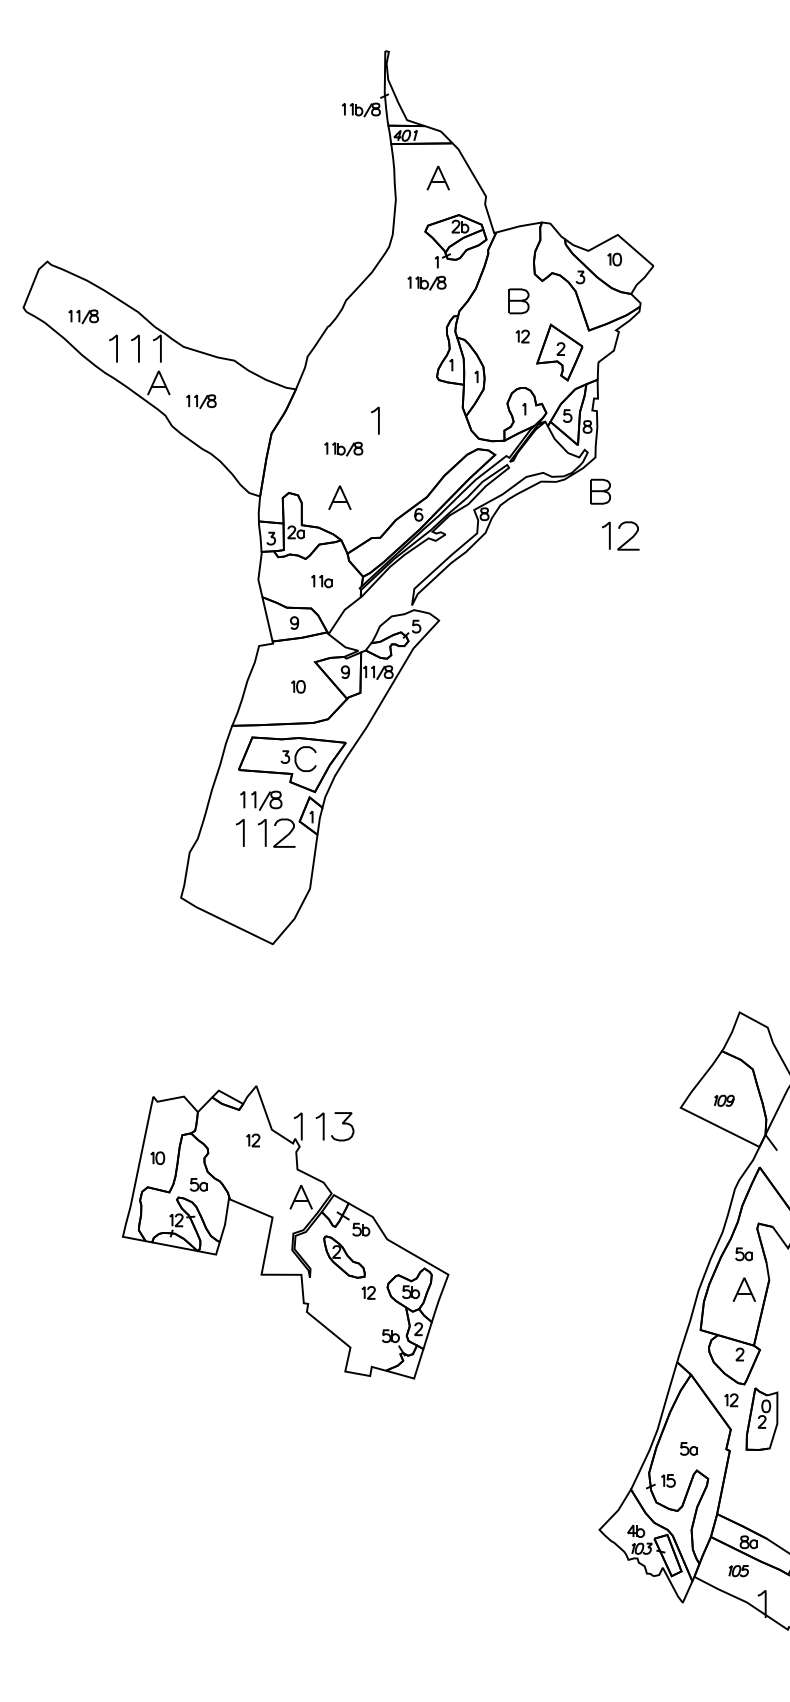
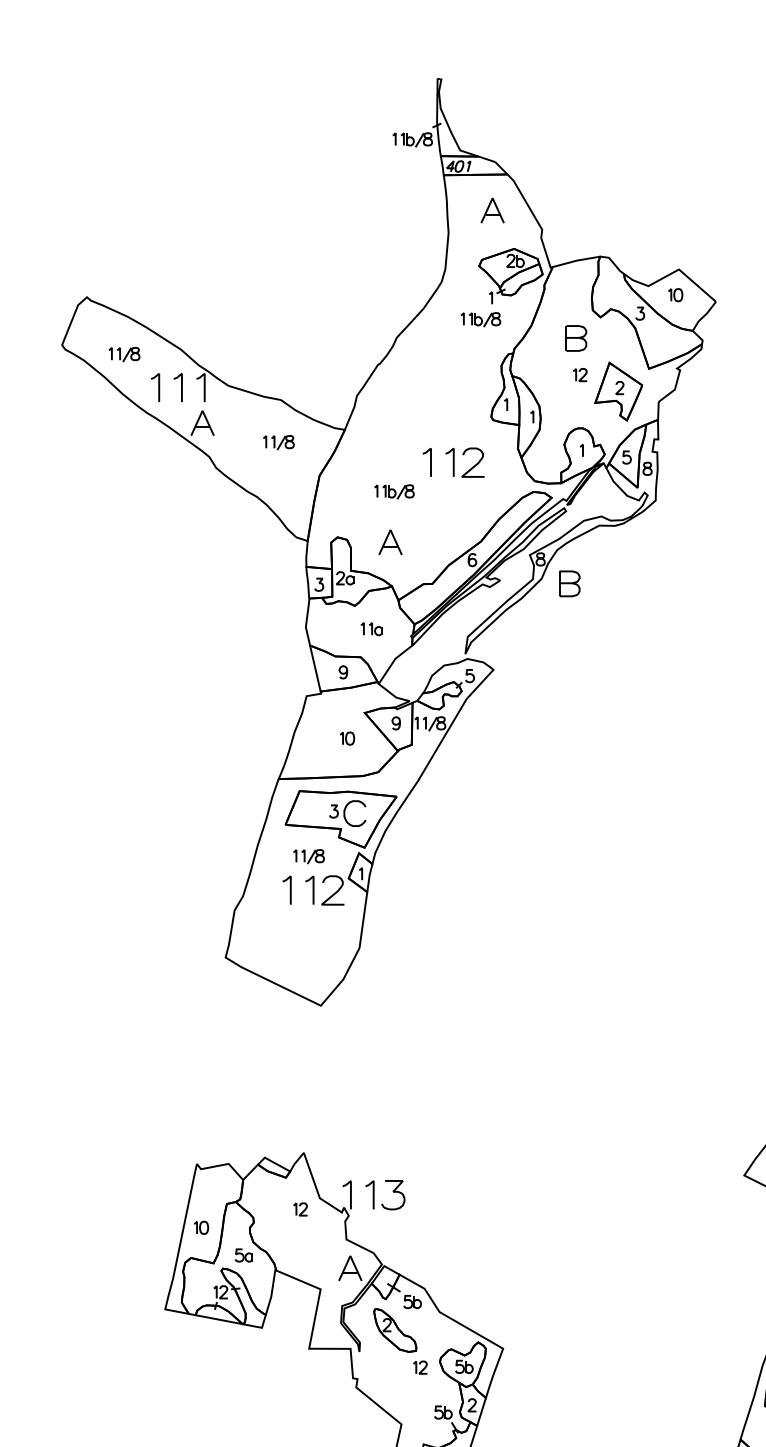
part: (201, 401) -> (279, 442), moved
part: (600, 491) -> (569, 583), moved
part: (620, 528) -> (464, 454), moved
part: (261, 800) -> (309, 856), size x0.71

